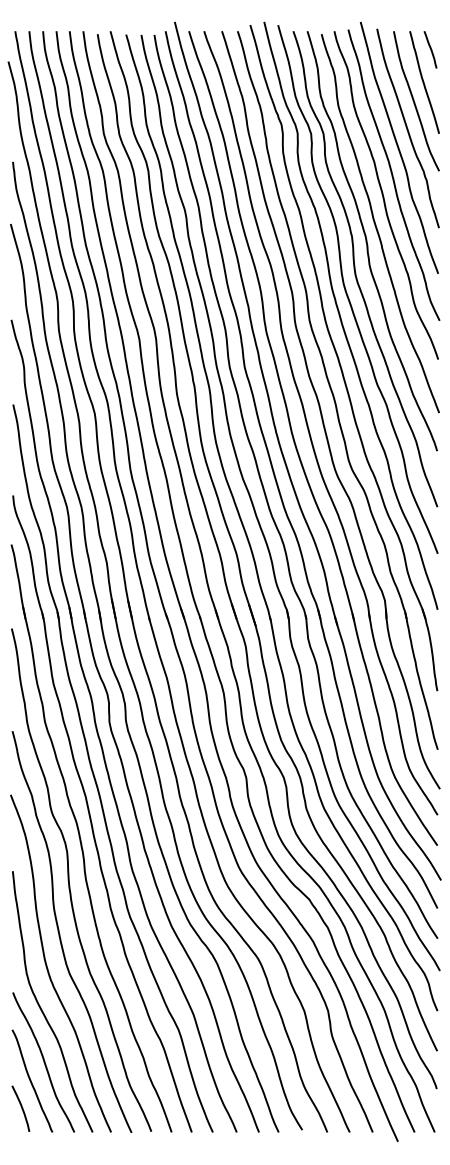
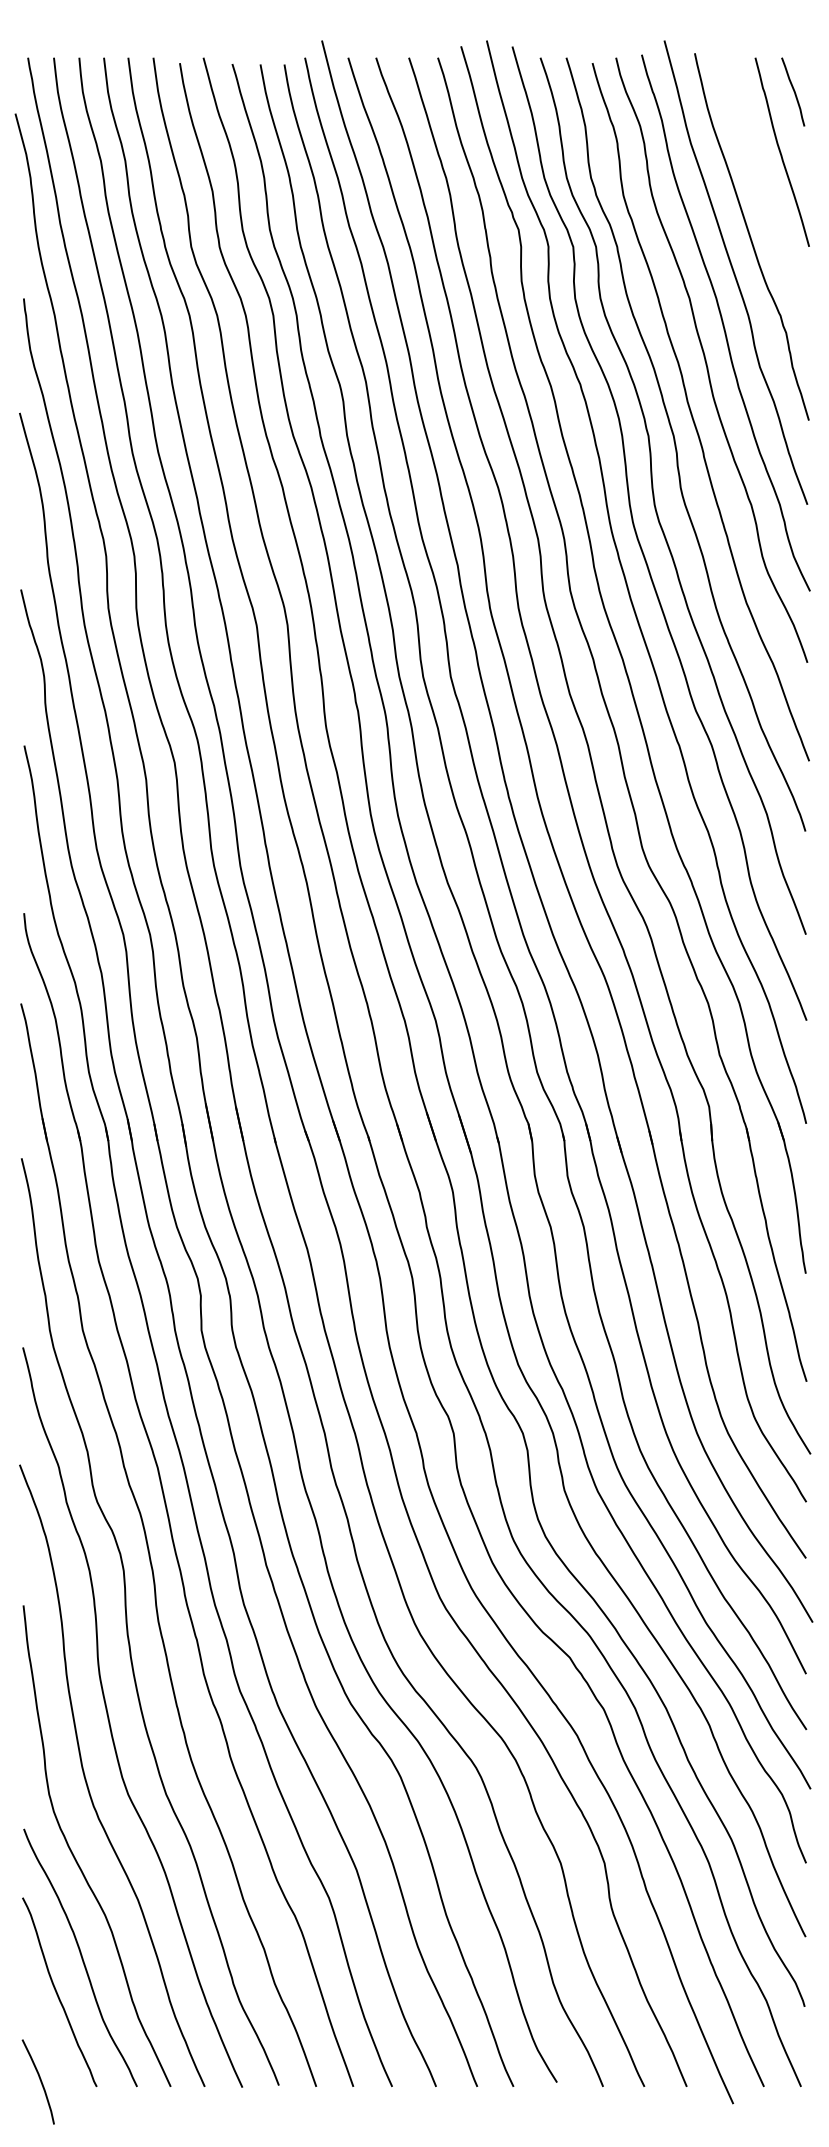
curve: (415, 102) -> (765, 189), removed
curve: (21, 1108) -> (39, 2081), moved

